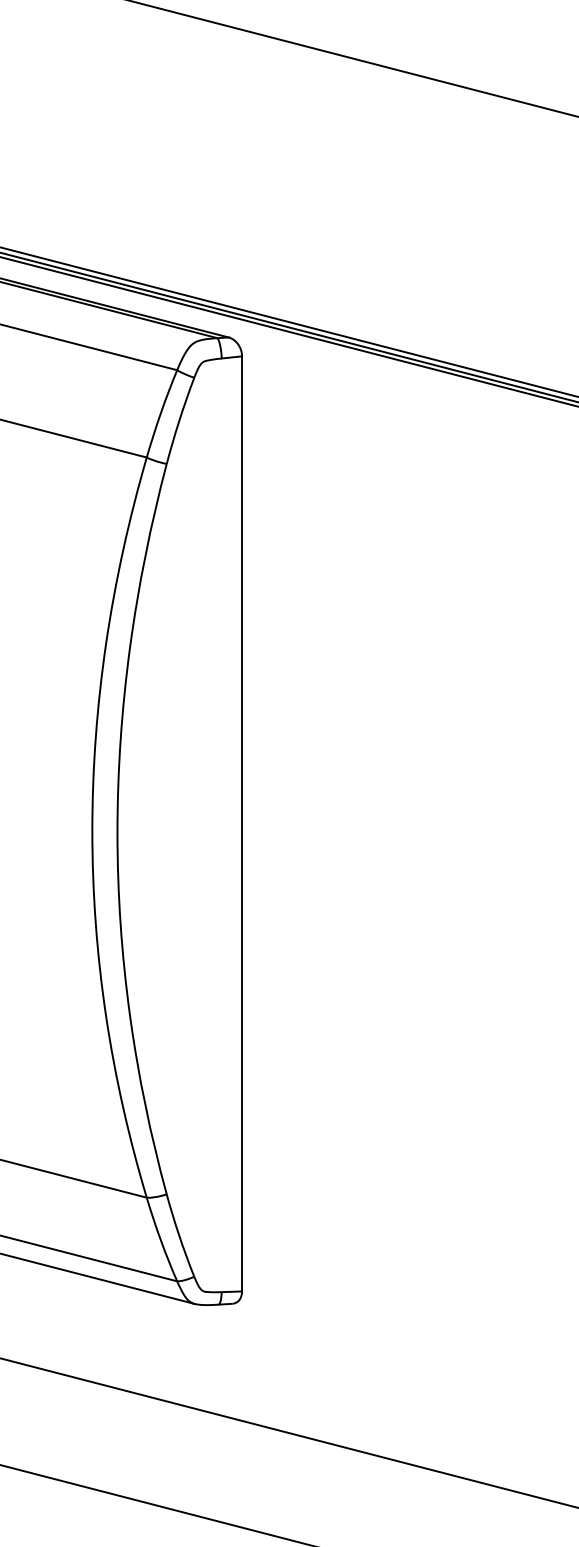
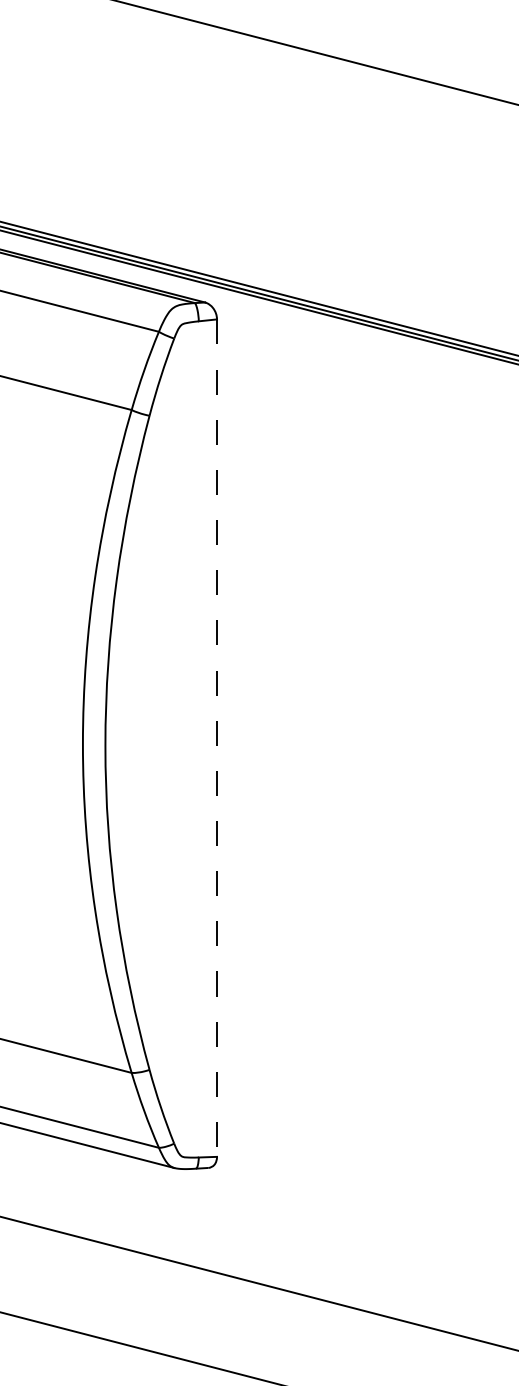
line: (242, 823) -> (217, 737), solid -> dashed

